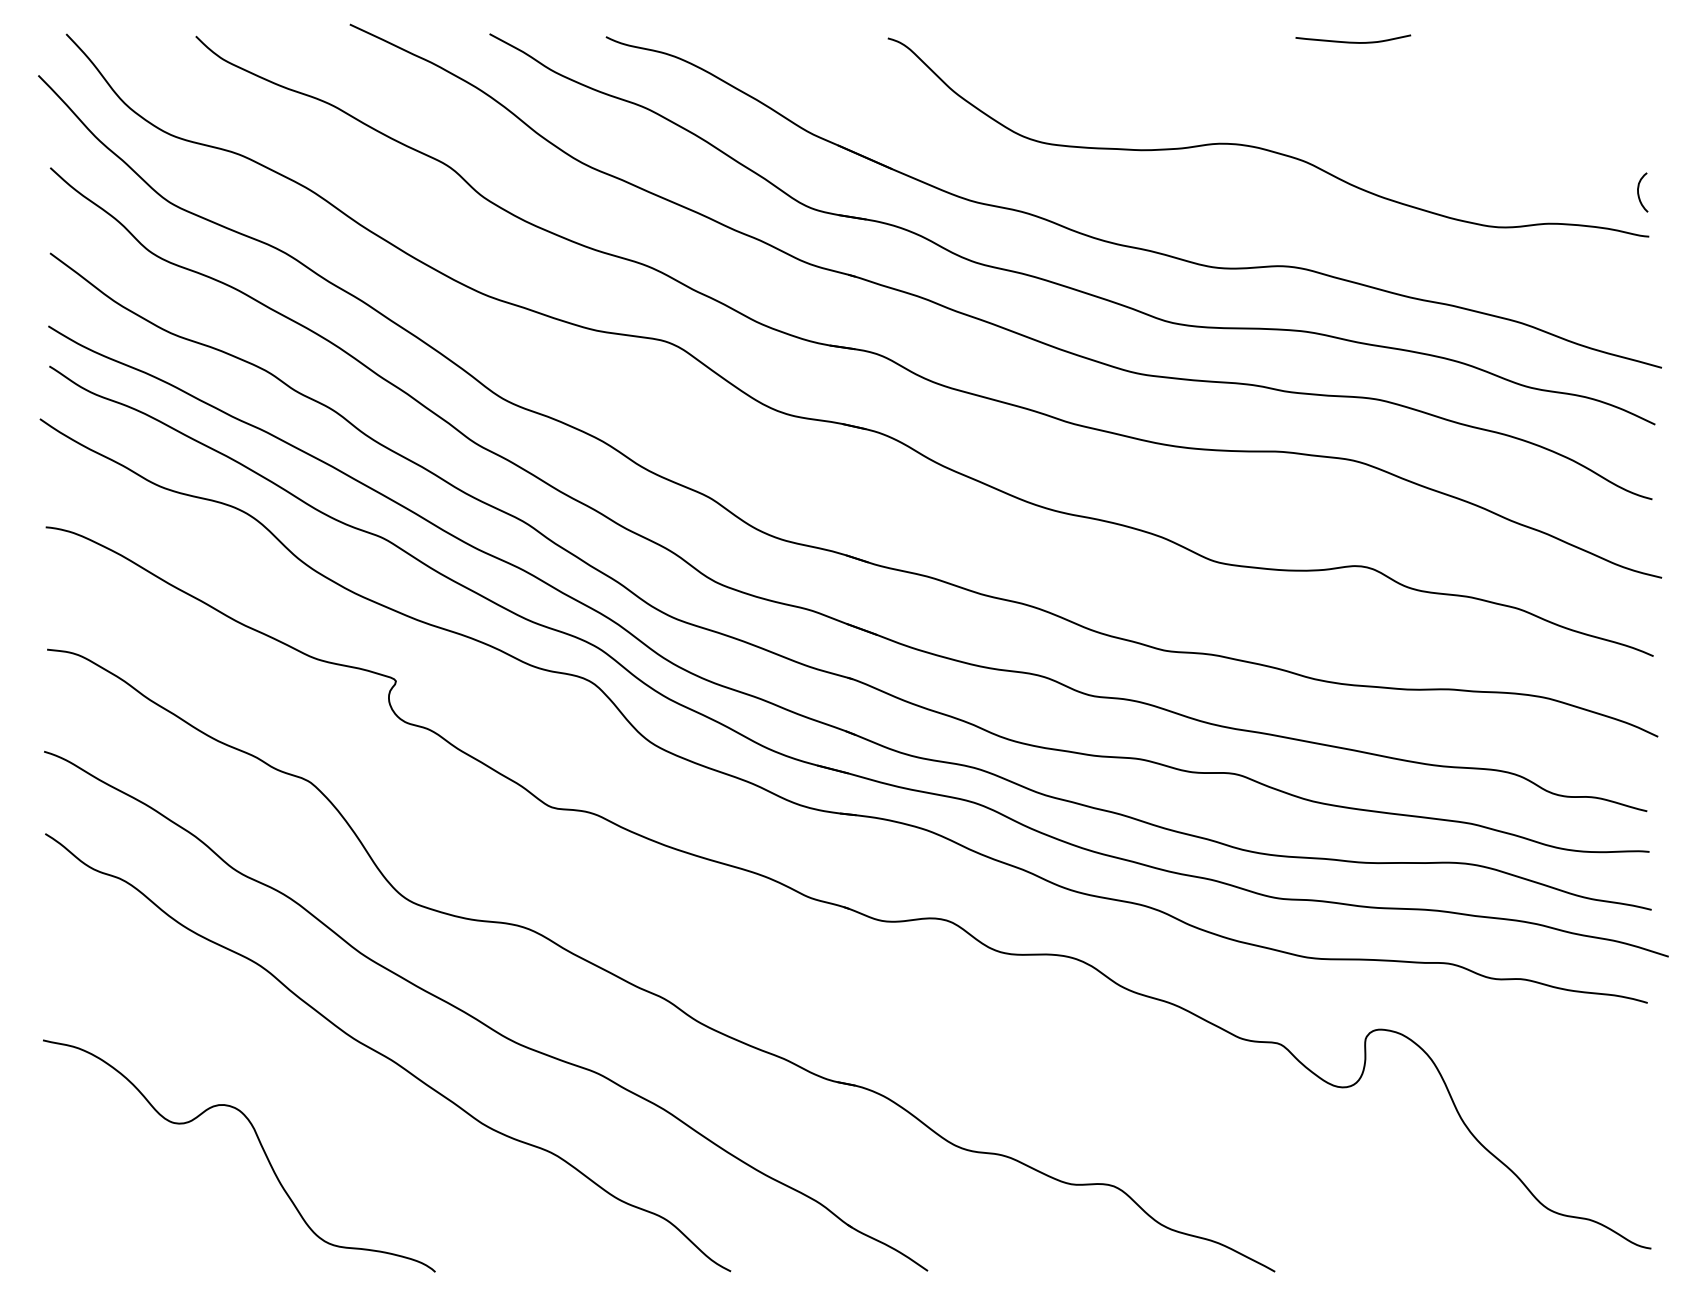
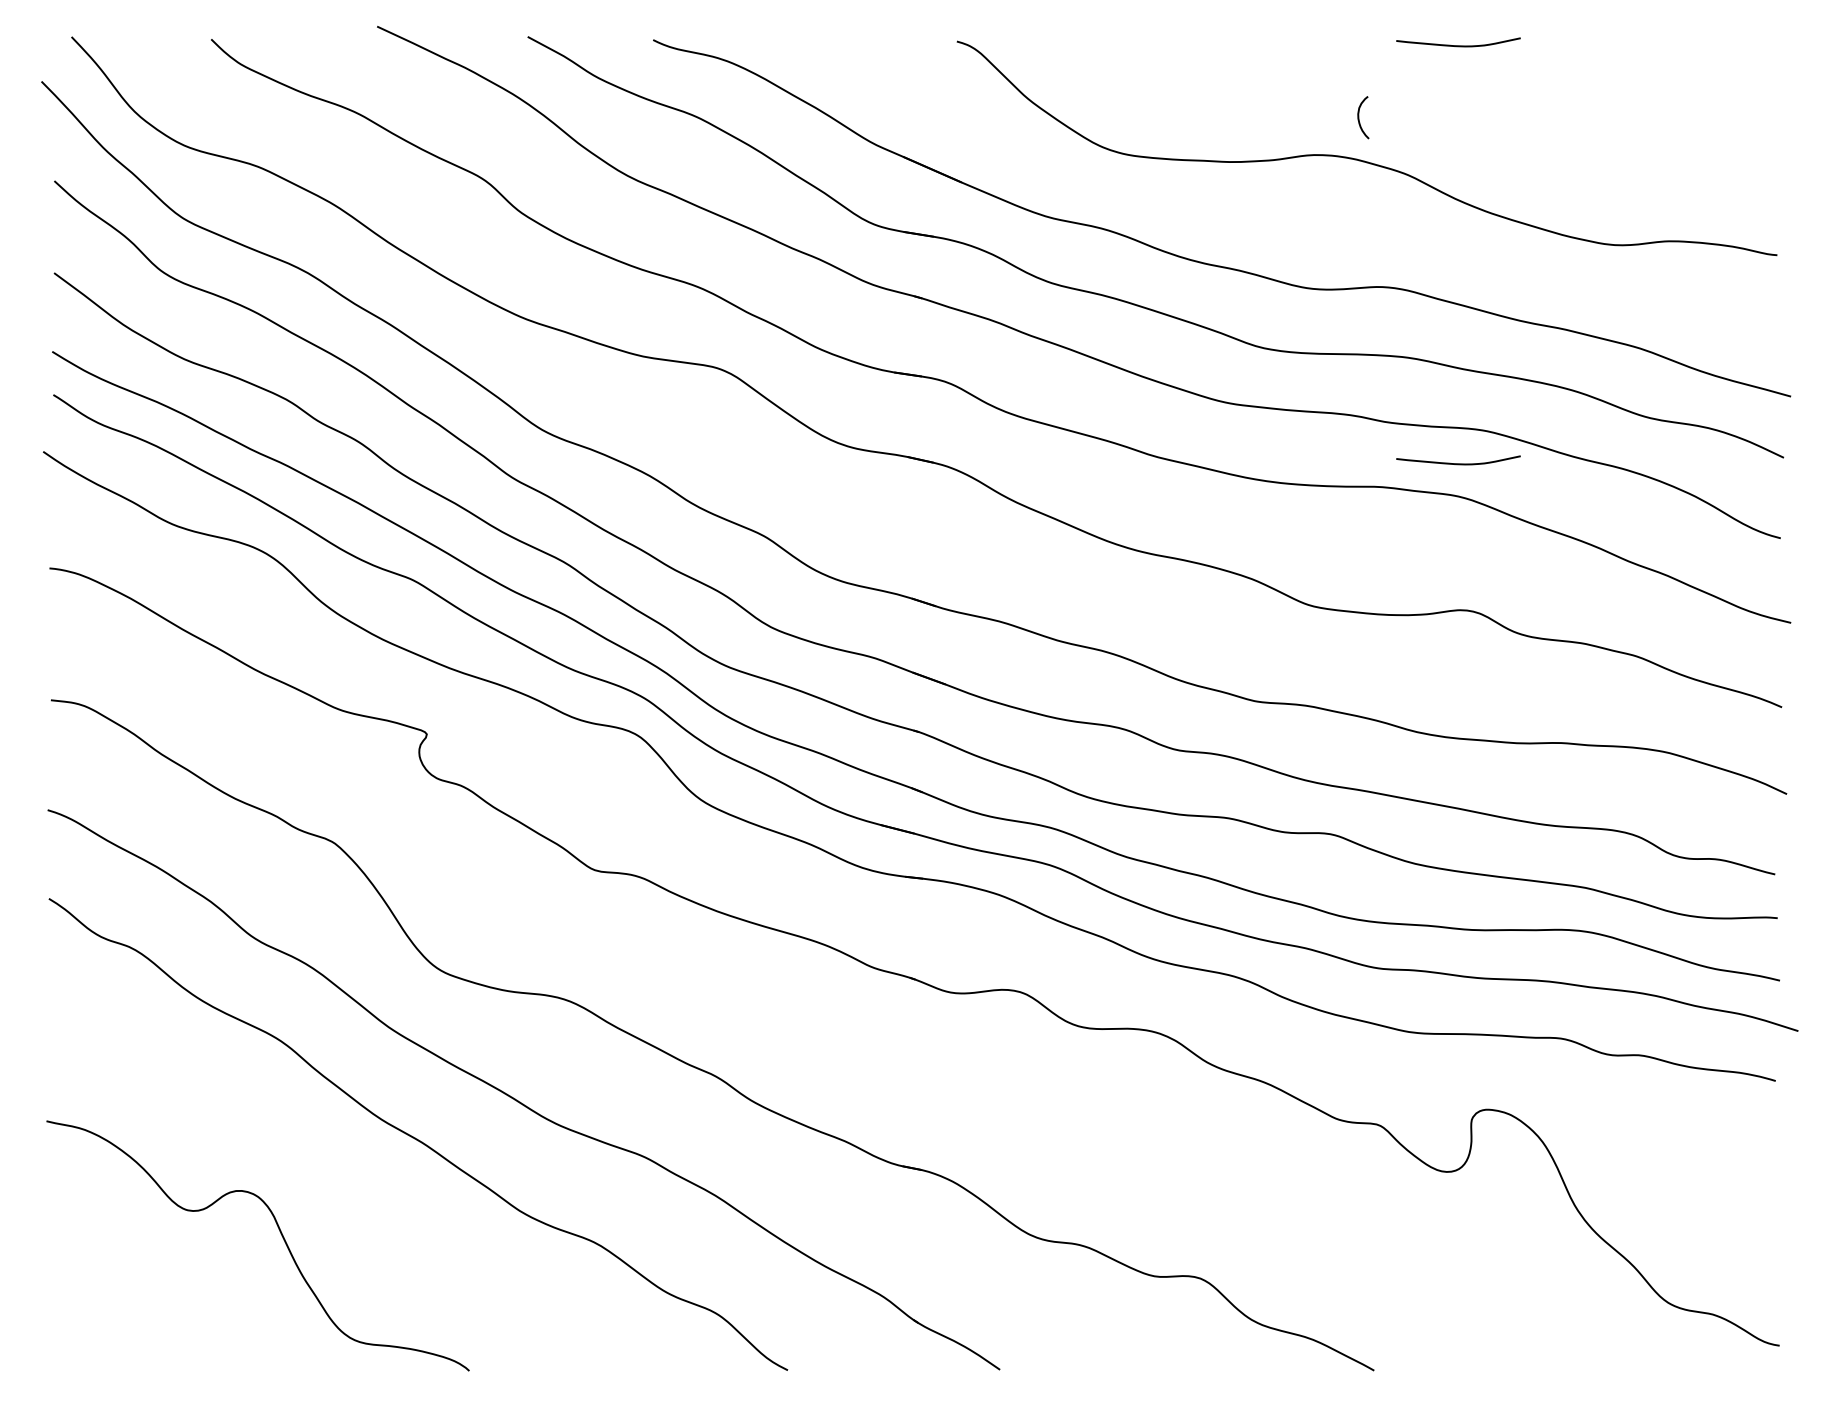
curve: (1639, 192) -> (1359, 117), moved
curve: (1353, 429) -> (1458, 463), added

